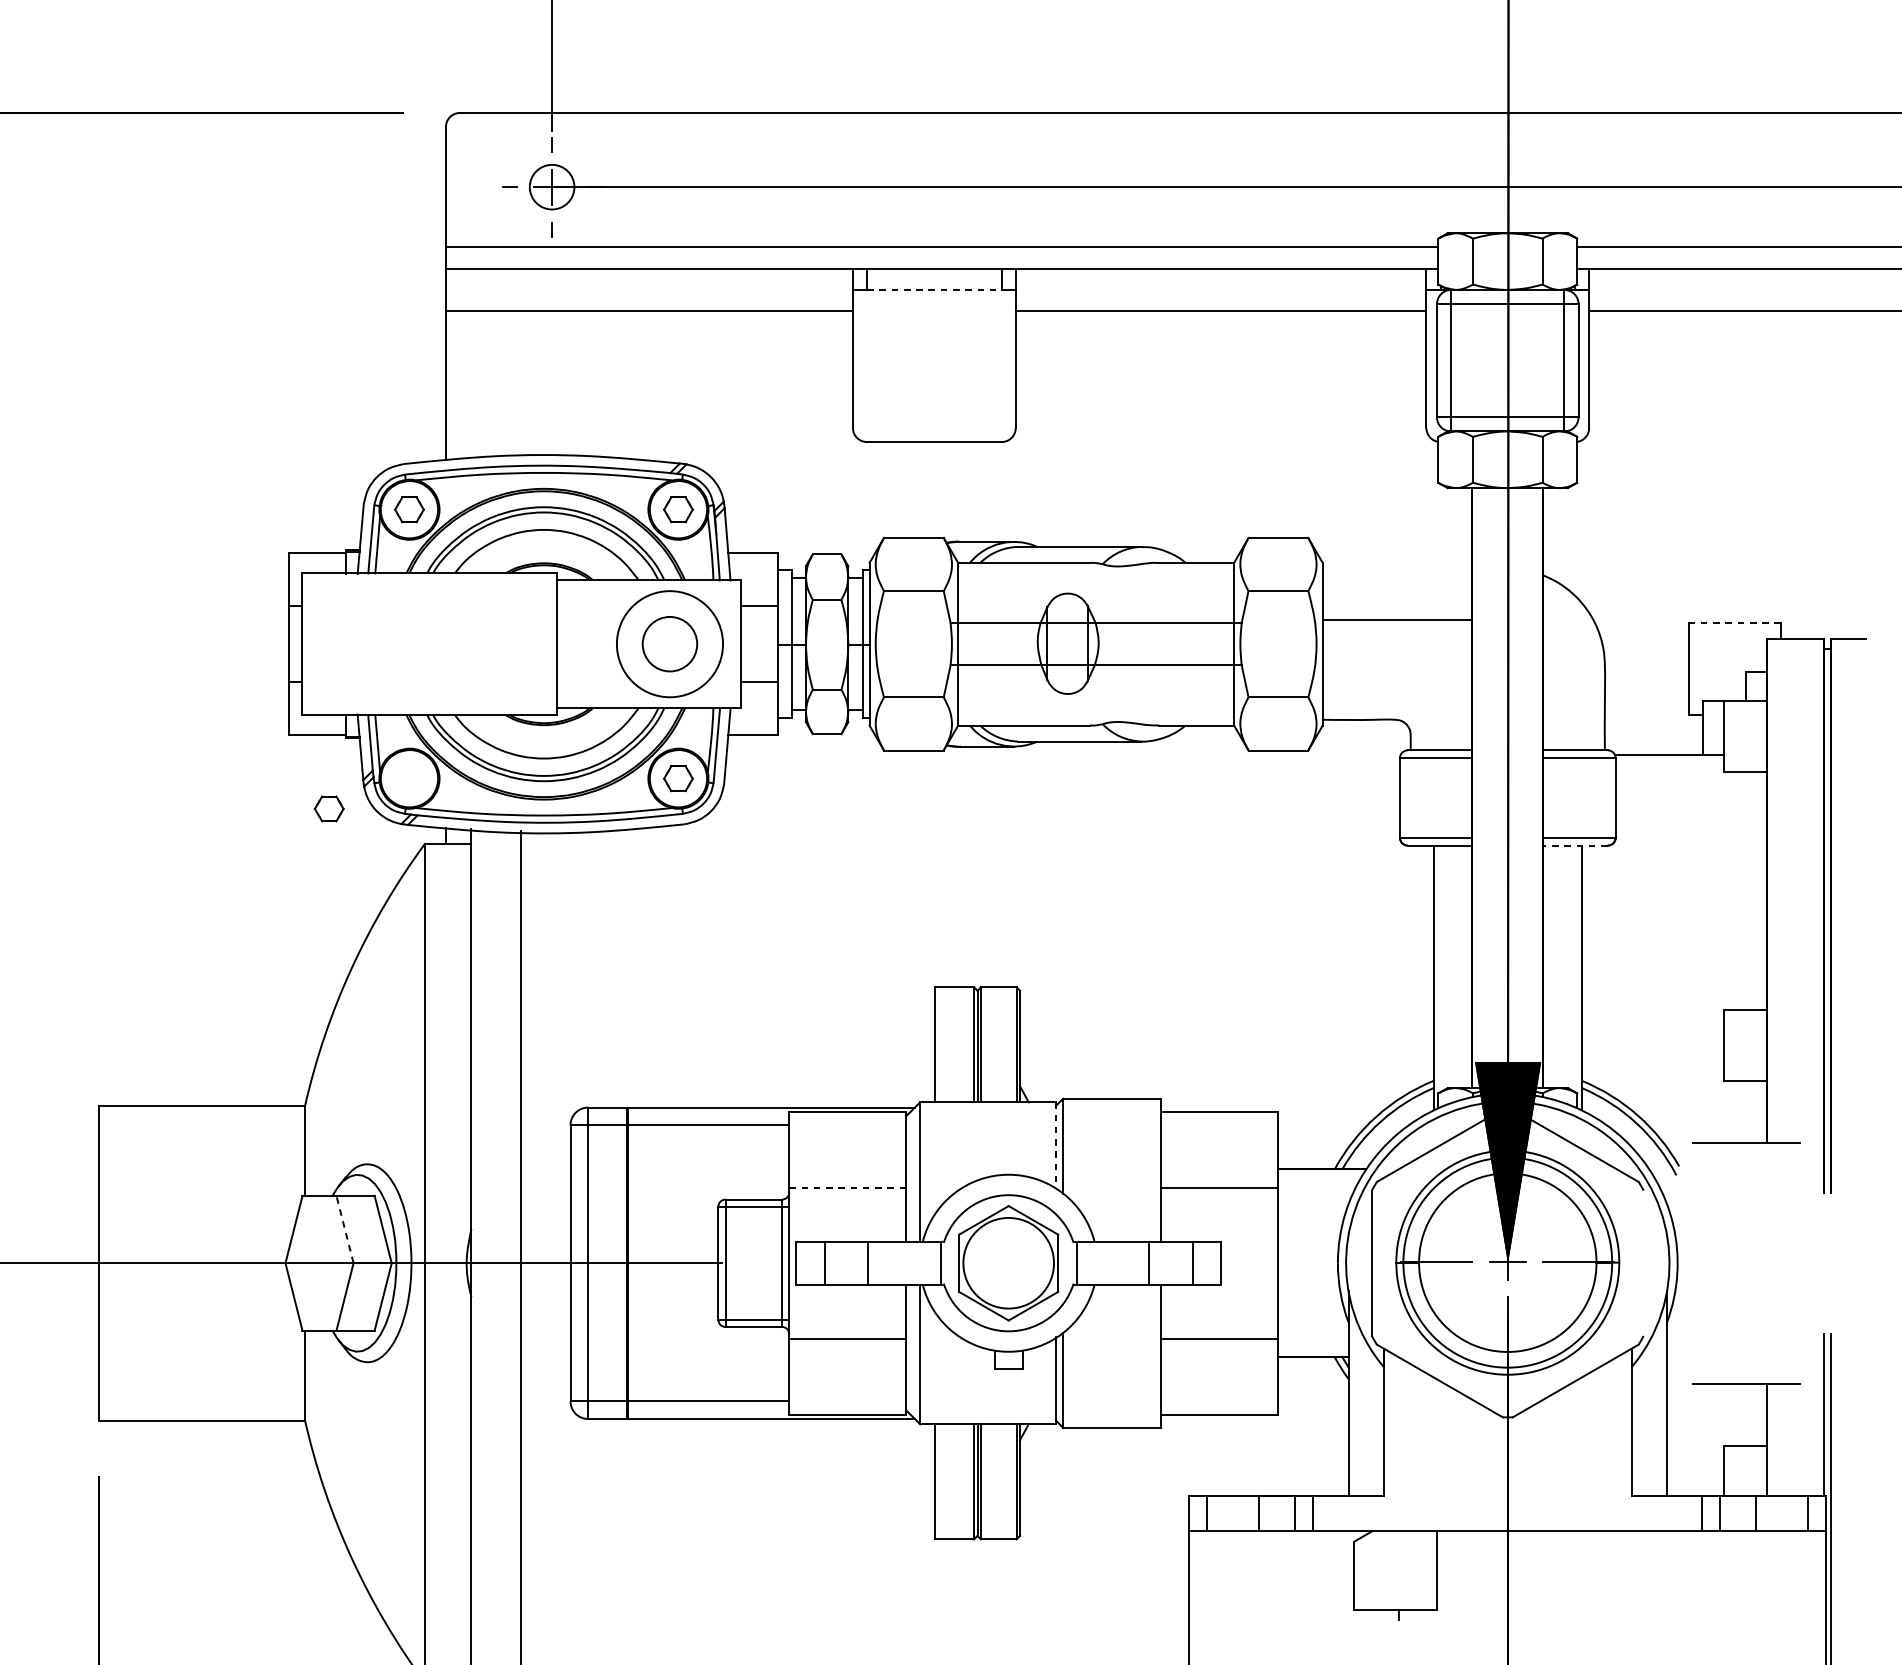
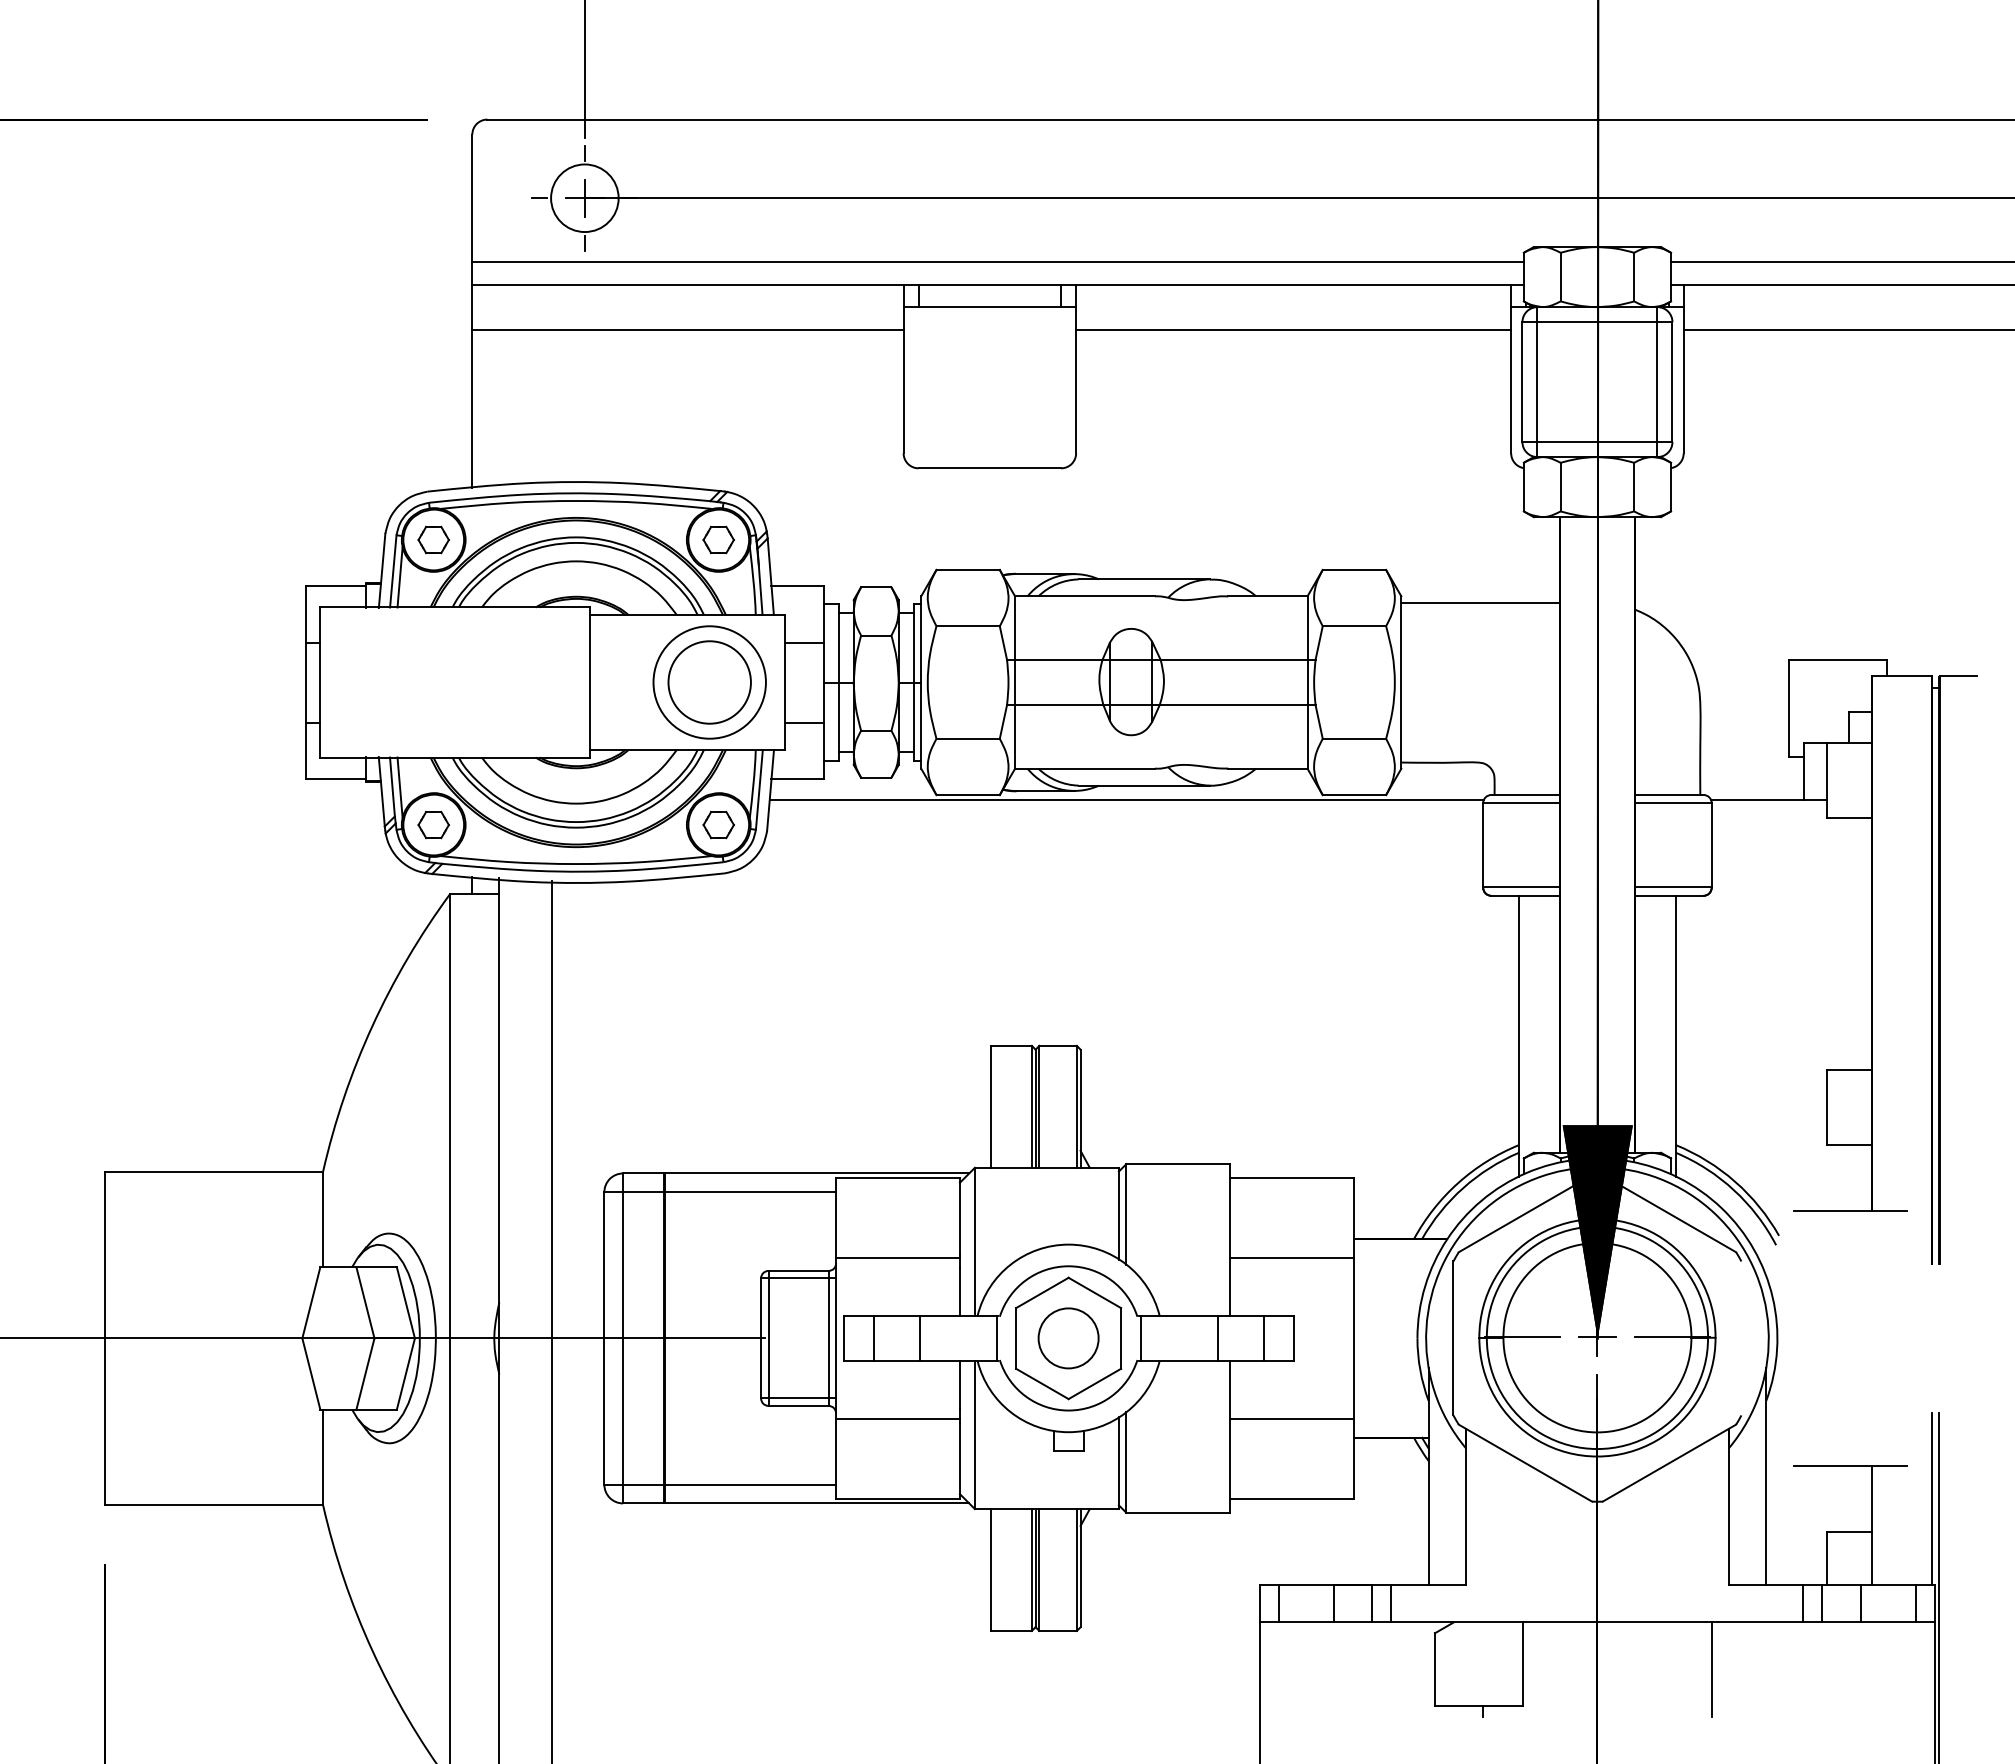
circle: (551, 187) -> (584, 198), size x1.43
line: (934, 290) -> (990, 307), dashed -> solid
line: (1397, 619) -> (1480, 602), moved
line: (1735, 622) -> (1838, 659), dashed -> solid
circle: (669, 644) -> (709, 682), size x1.43
line: (1063, 755) -> (1126, 800), added
part: (329, 808) -> (433, 824), moved
line: (1574, 845) -> (1668, 895), dashed -> solid
line: (1055, 1146) -> (1118, 1214), dashed -> solid
line: (848, 1187) -> (898, 1258), dashed -> solid
line: (345, 1229) -> (365, 1302), dashed -> solid
circle: (1008, 1263) -> (1068, 1338), size x0.62
line: (1616, 1575) -> (1712, 1669), added

